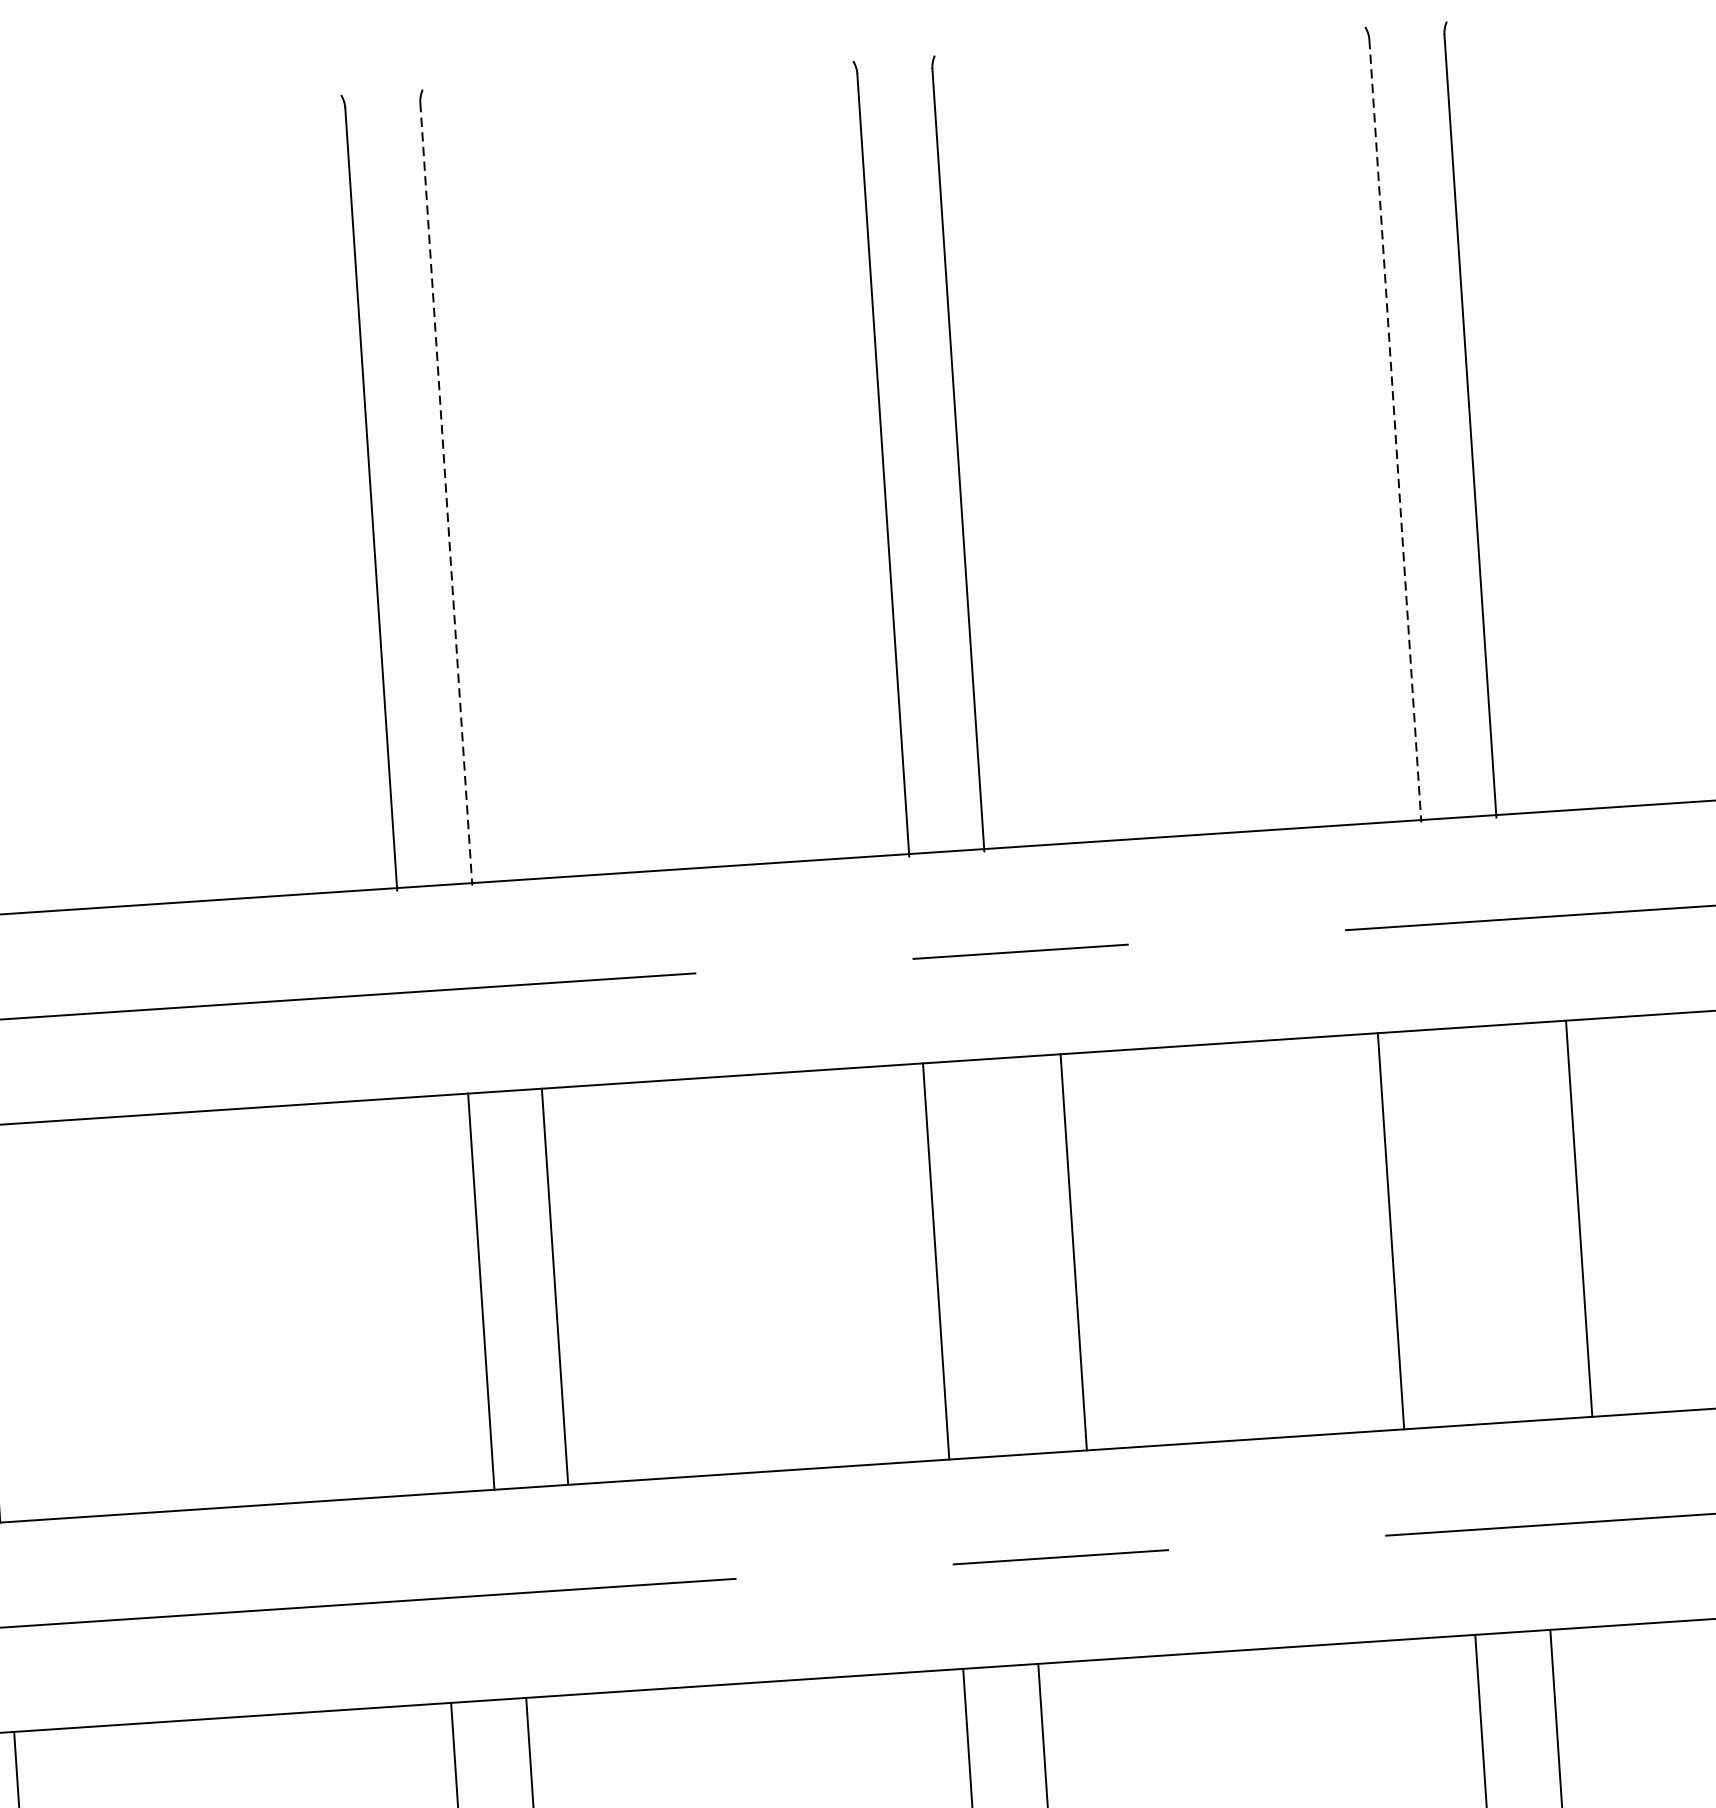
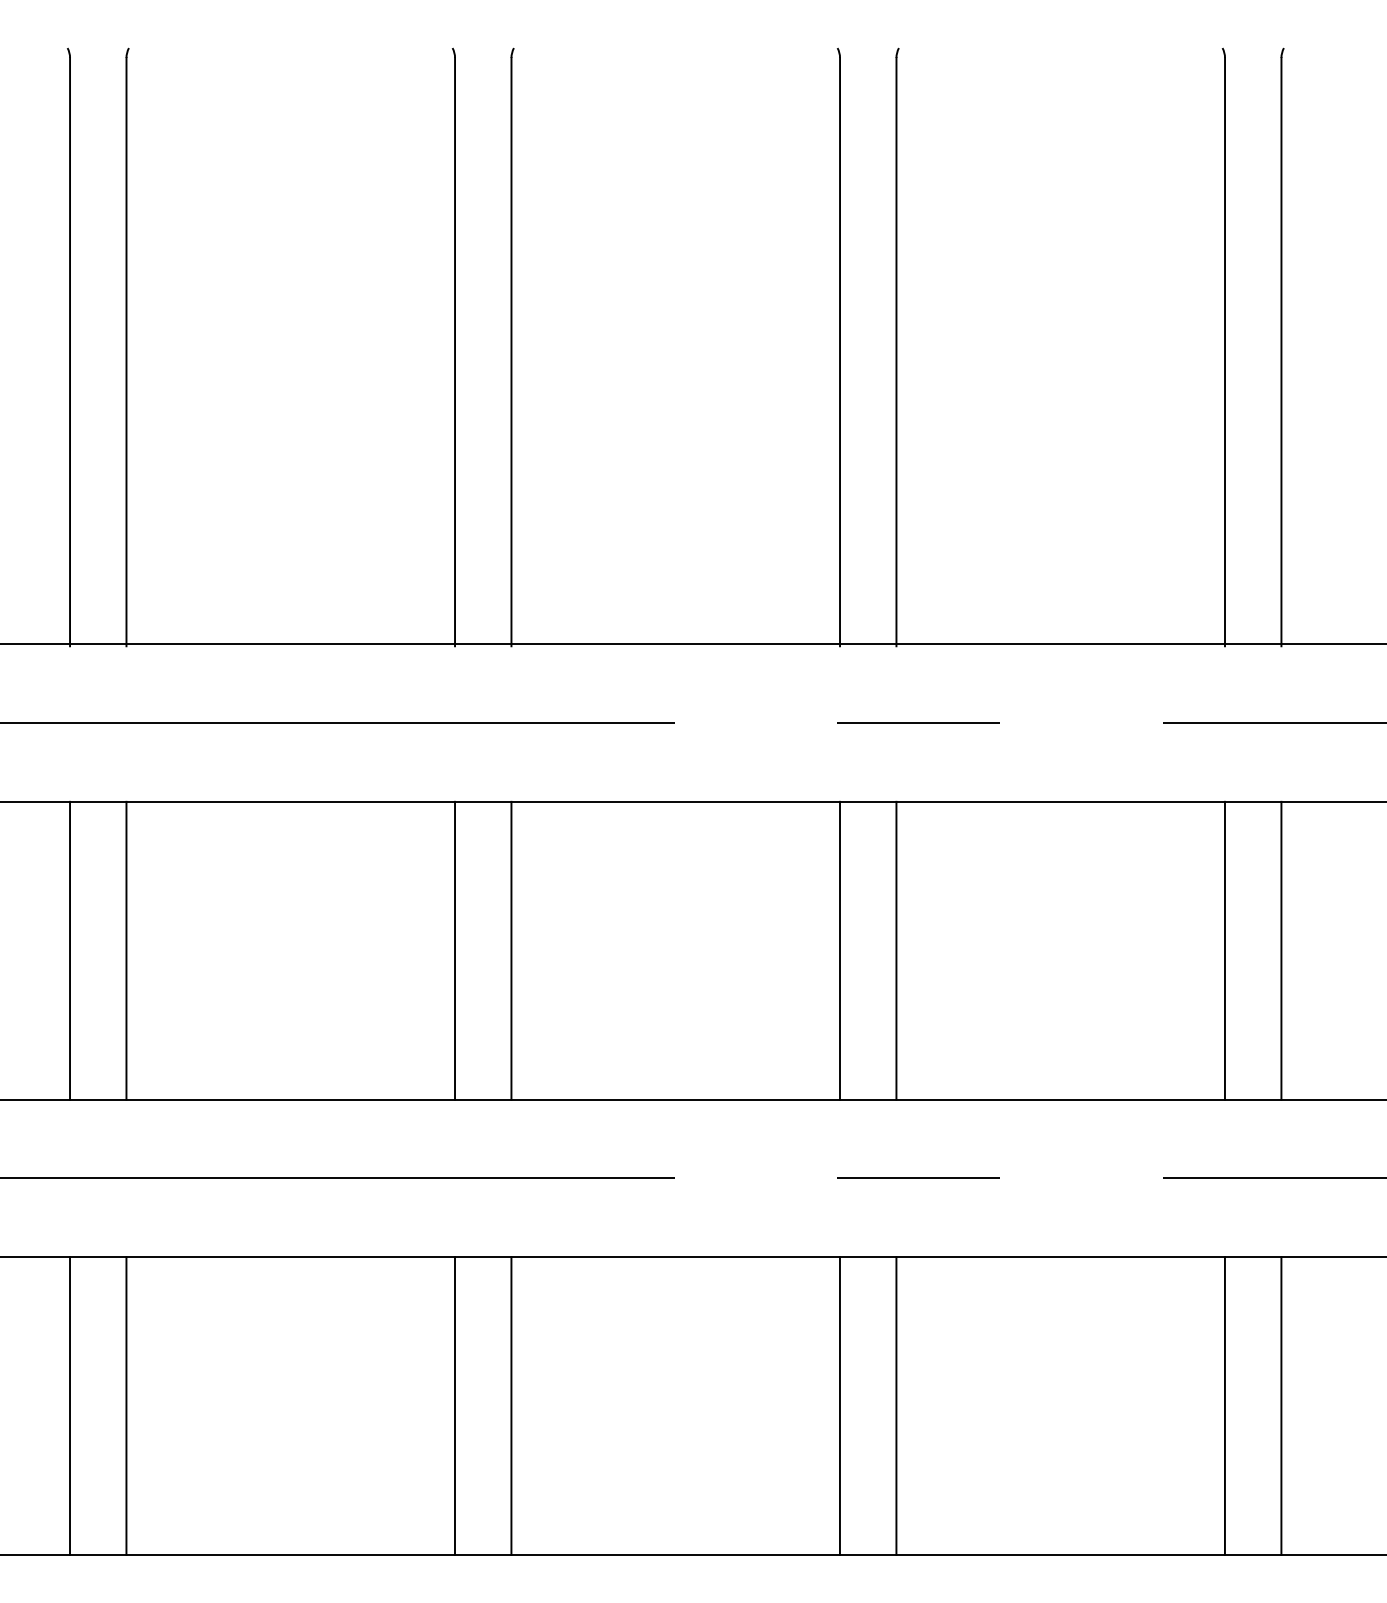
line: (1396, 431) -> (1225, 352), dashed -> solid
line: (446, 494) -> (511, 352), dashed -> solid
line: (1579, 1218) -> (1281, 950), moved
line: (1390, 1230) -> (1224, 950), moved
line: (1073, 1251) -> (896, 950), moved
line: (555, 1286) -> (511, 950), moved
line: (481, 1291) -> (455, 950), moved

